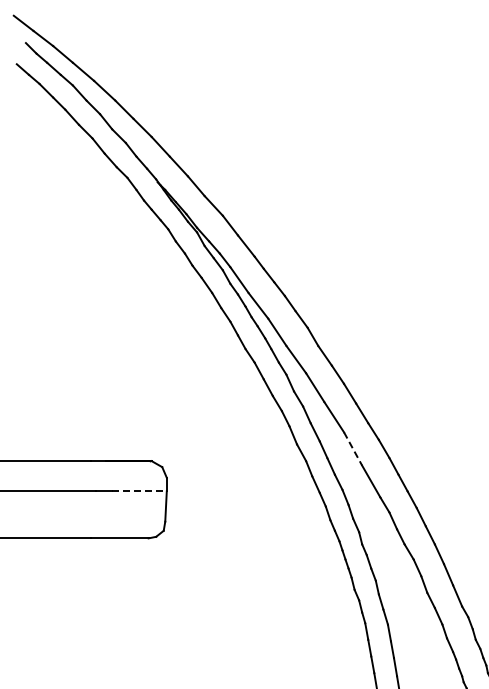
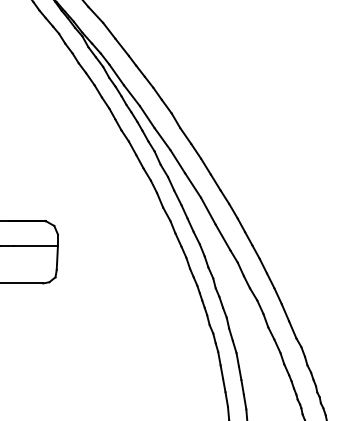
line: (353, 448) -> (208, 210), dashed -> solid
line: (140, 491) -> (36, 245), dashed -> solid

